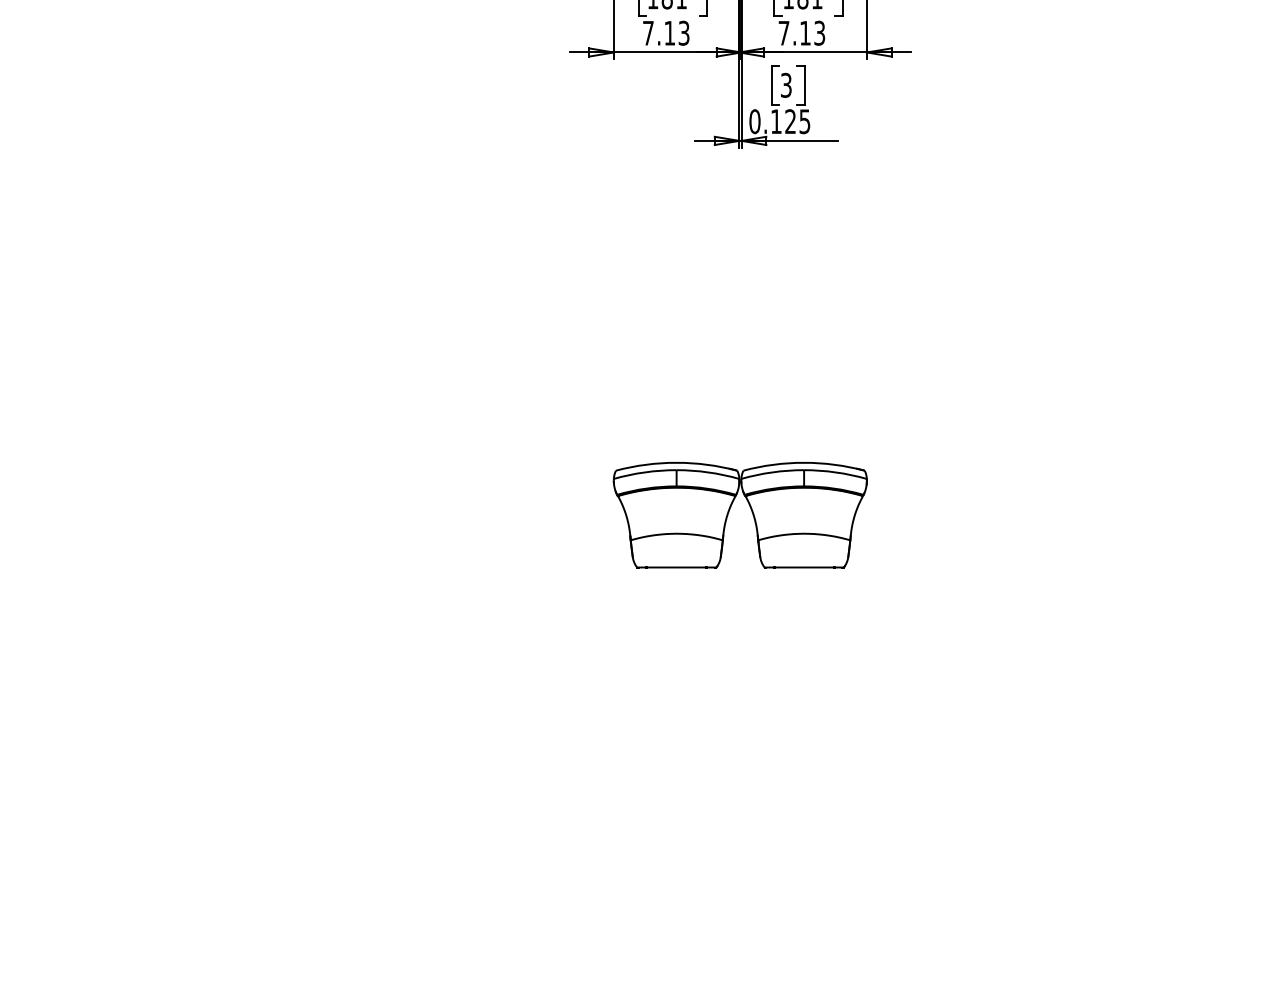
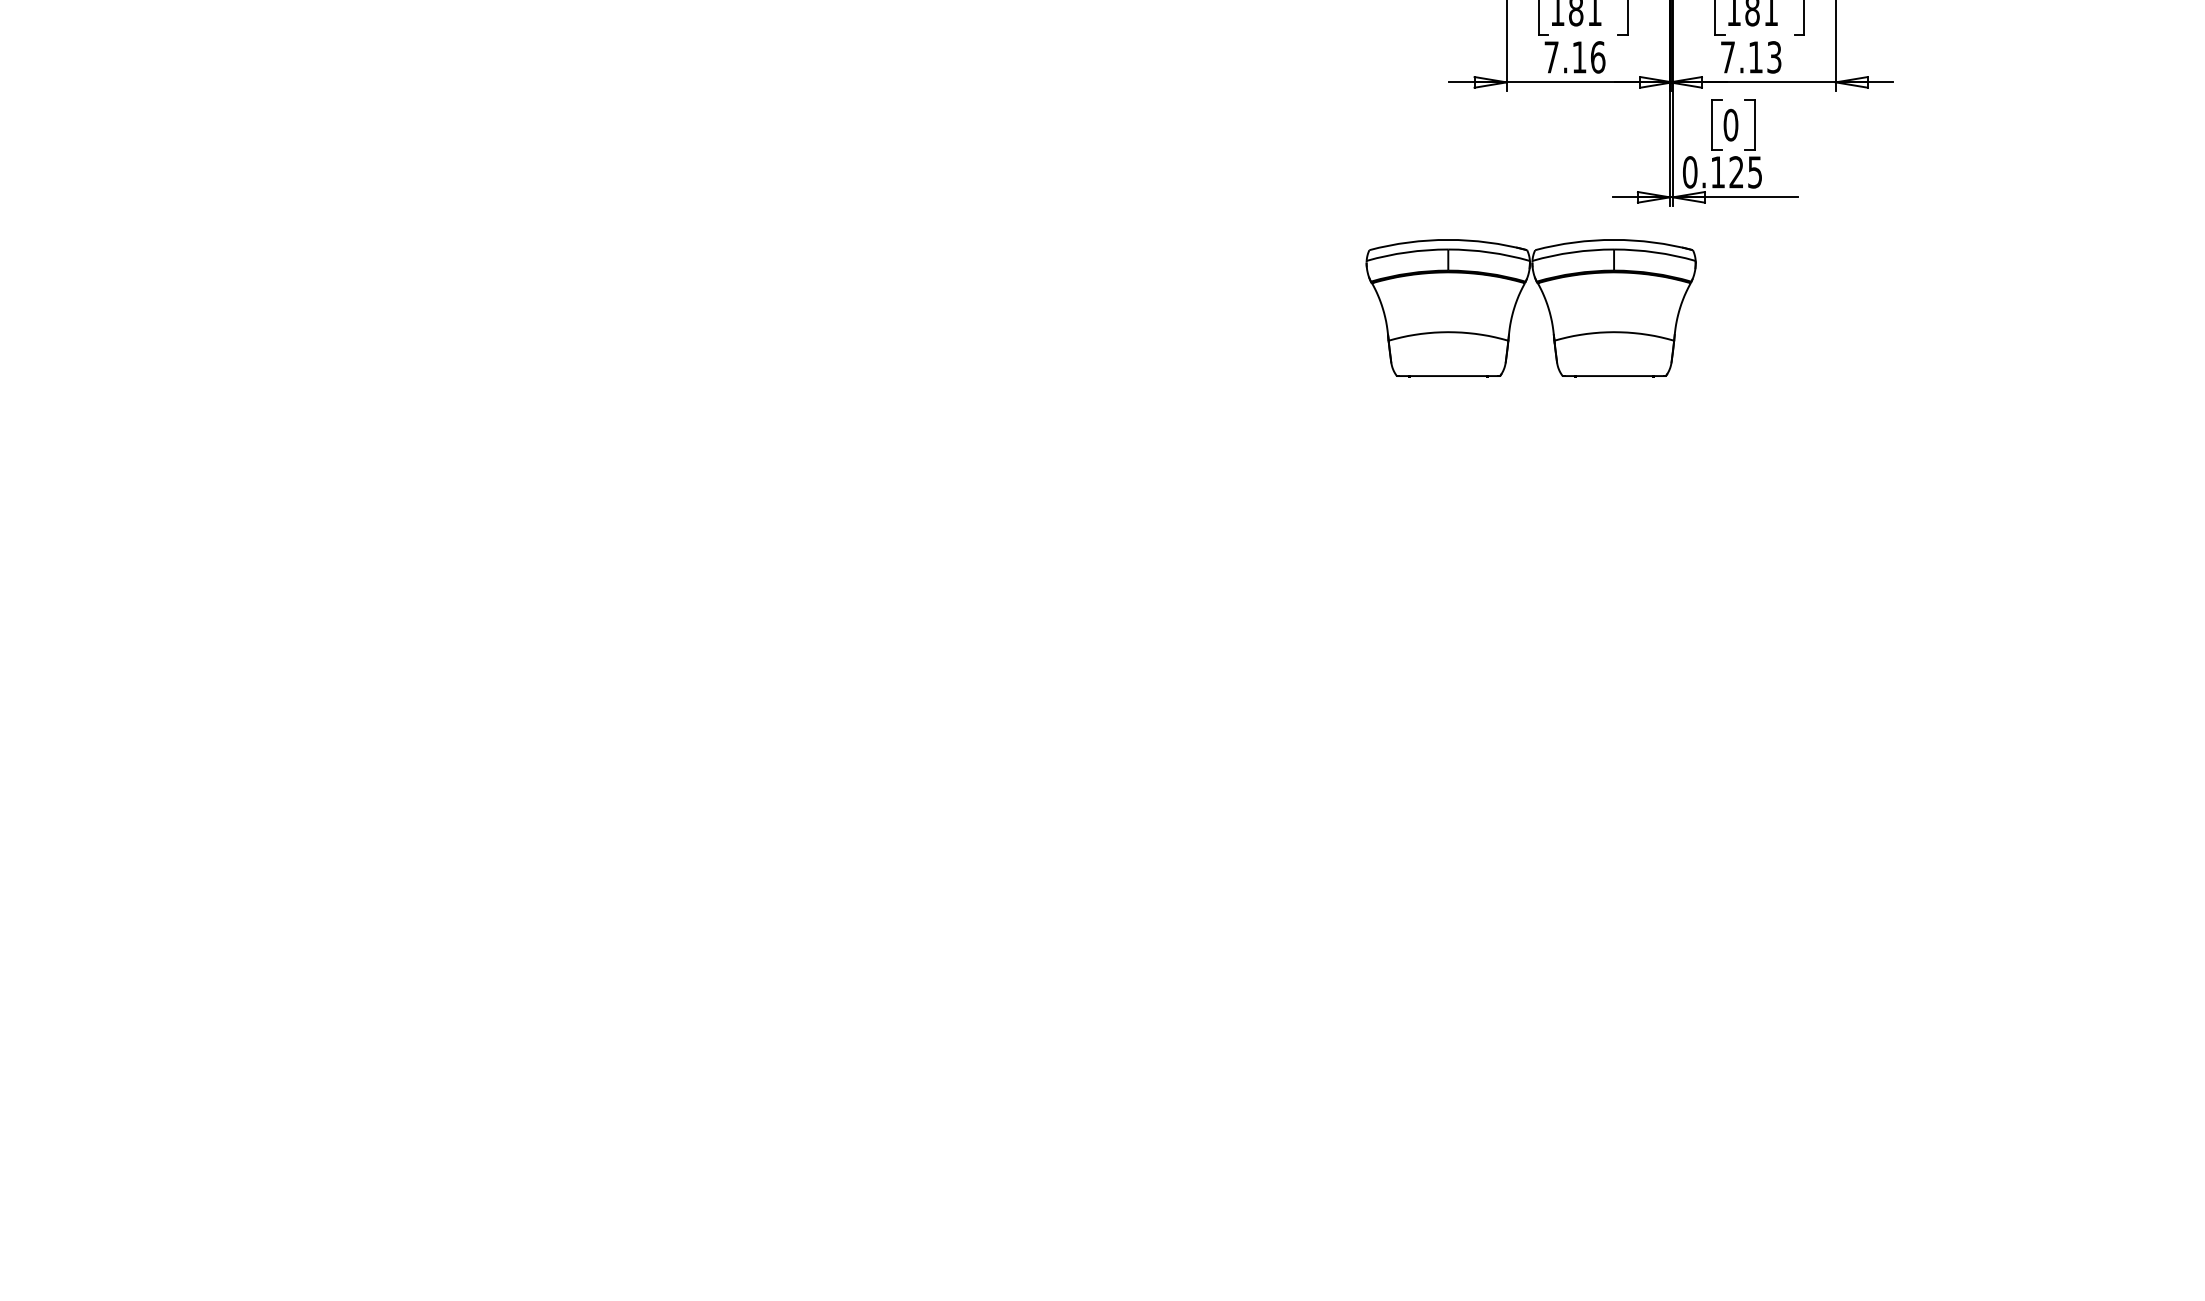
text: (683, 33) -> (1597, 57), 7.13 -> 7.16
text: (785, 84) -> (1730, 124), 3 -> 0
part: (729, 510) -> (1517, 302), moved

